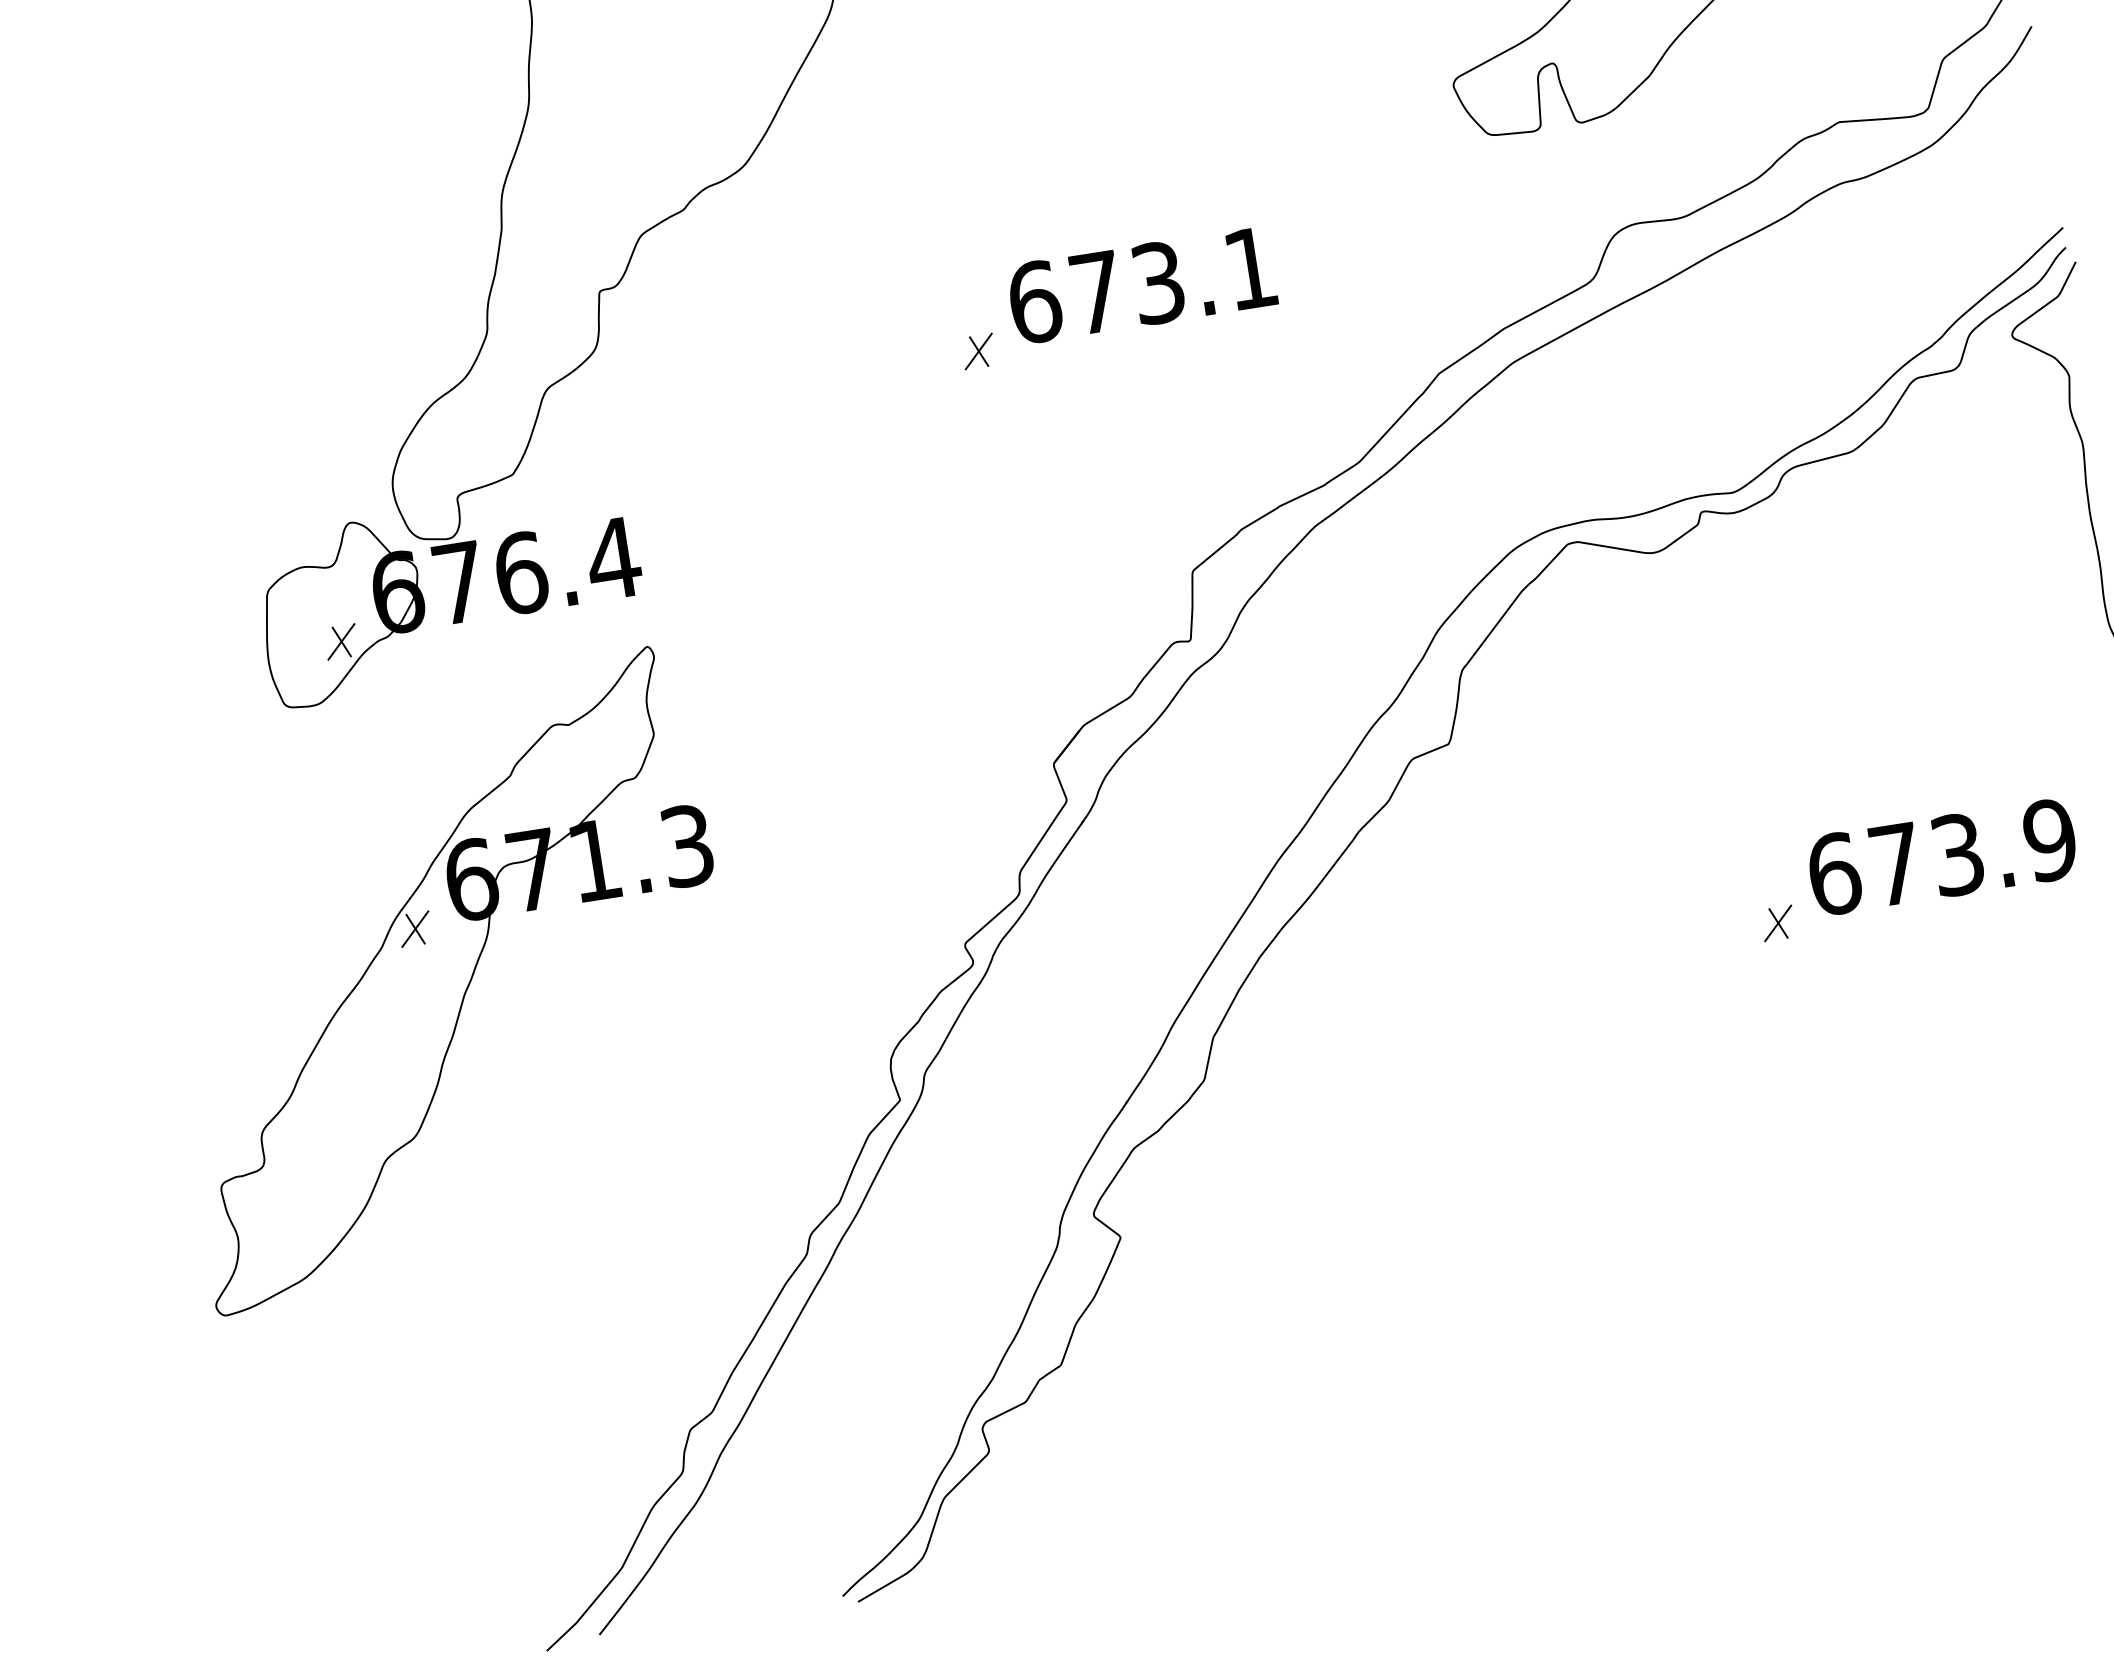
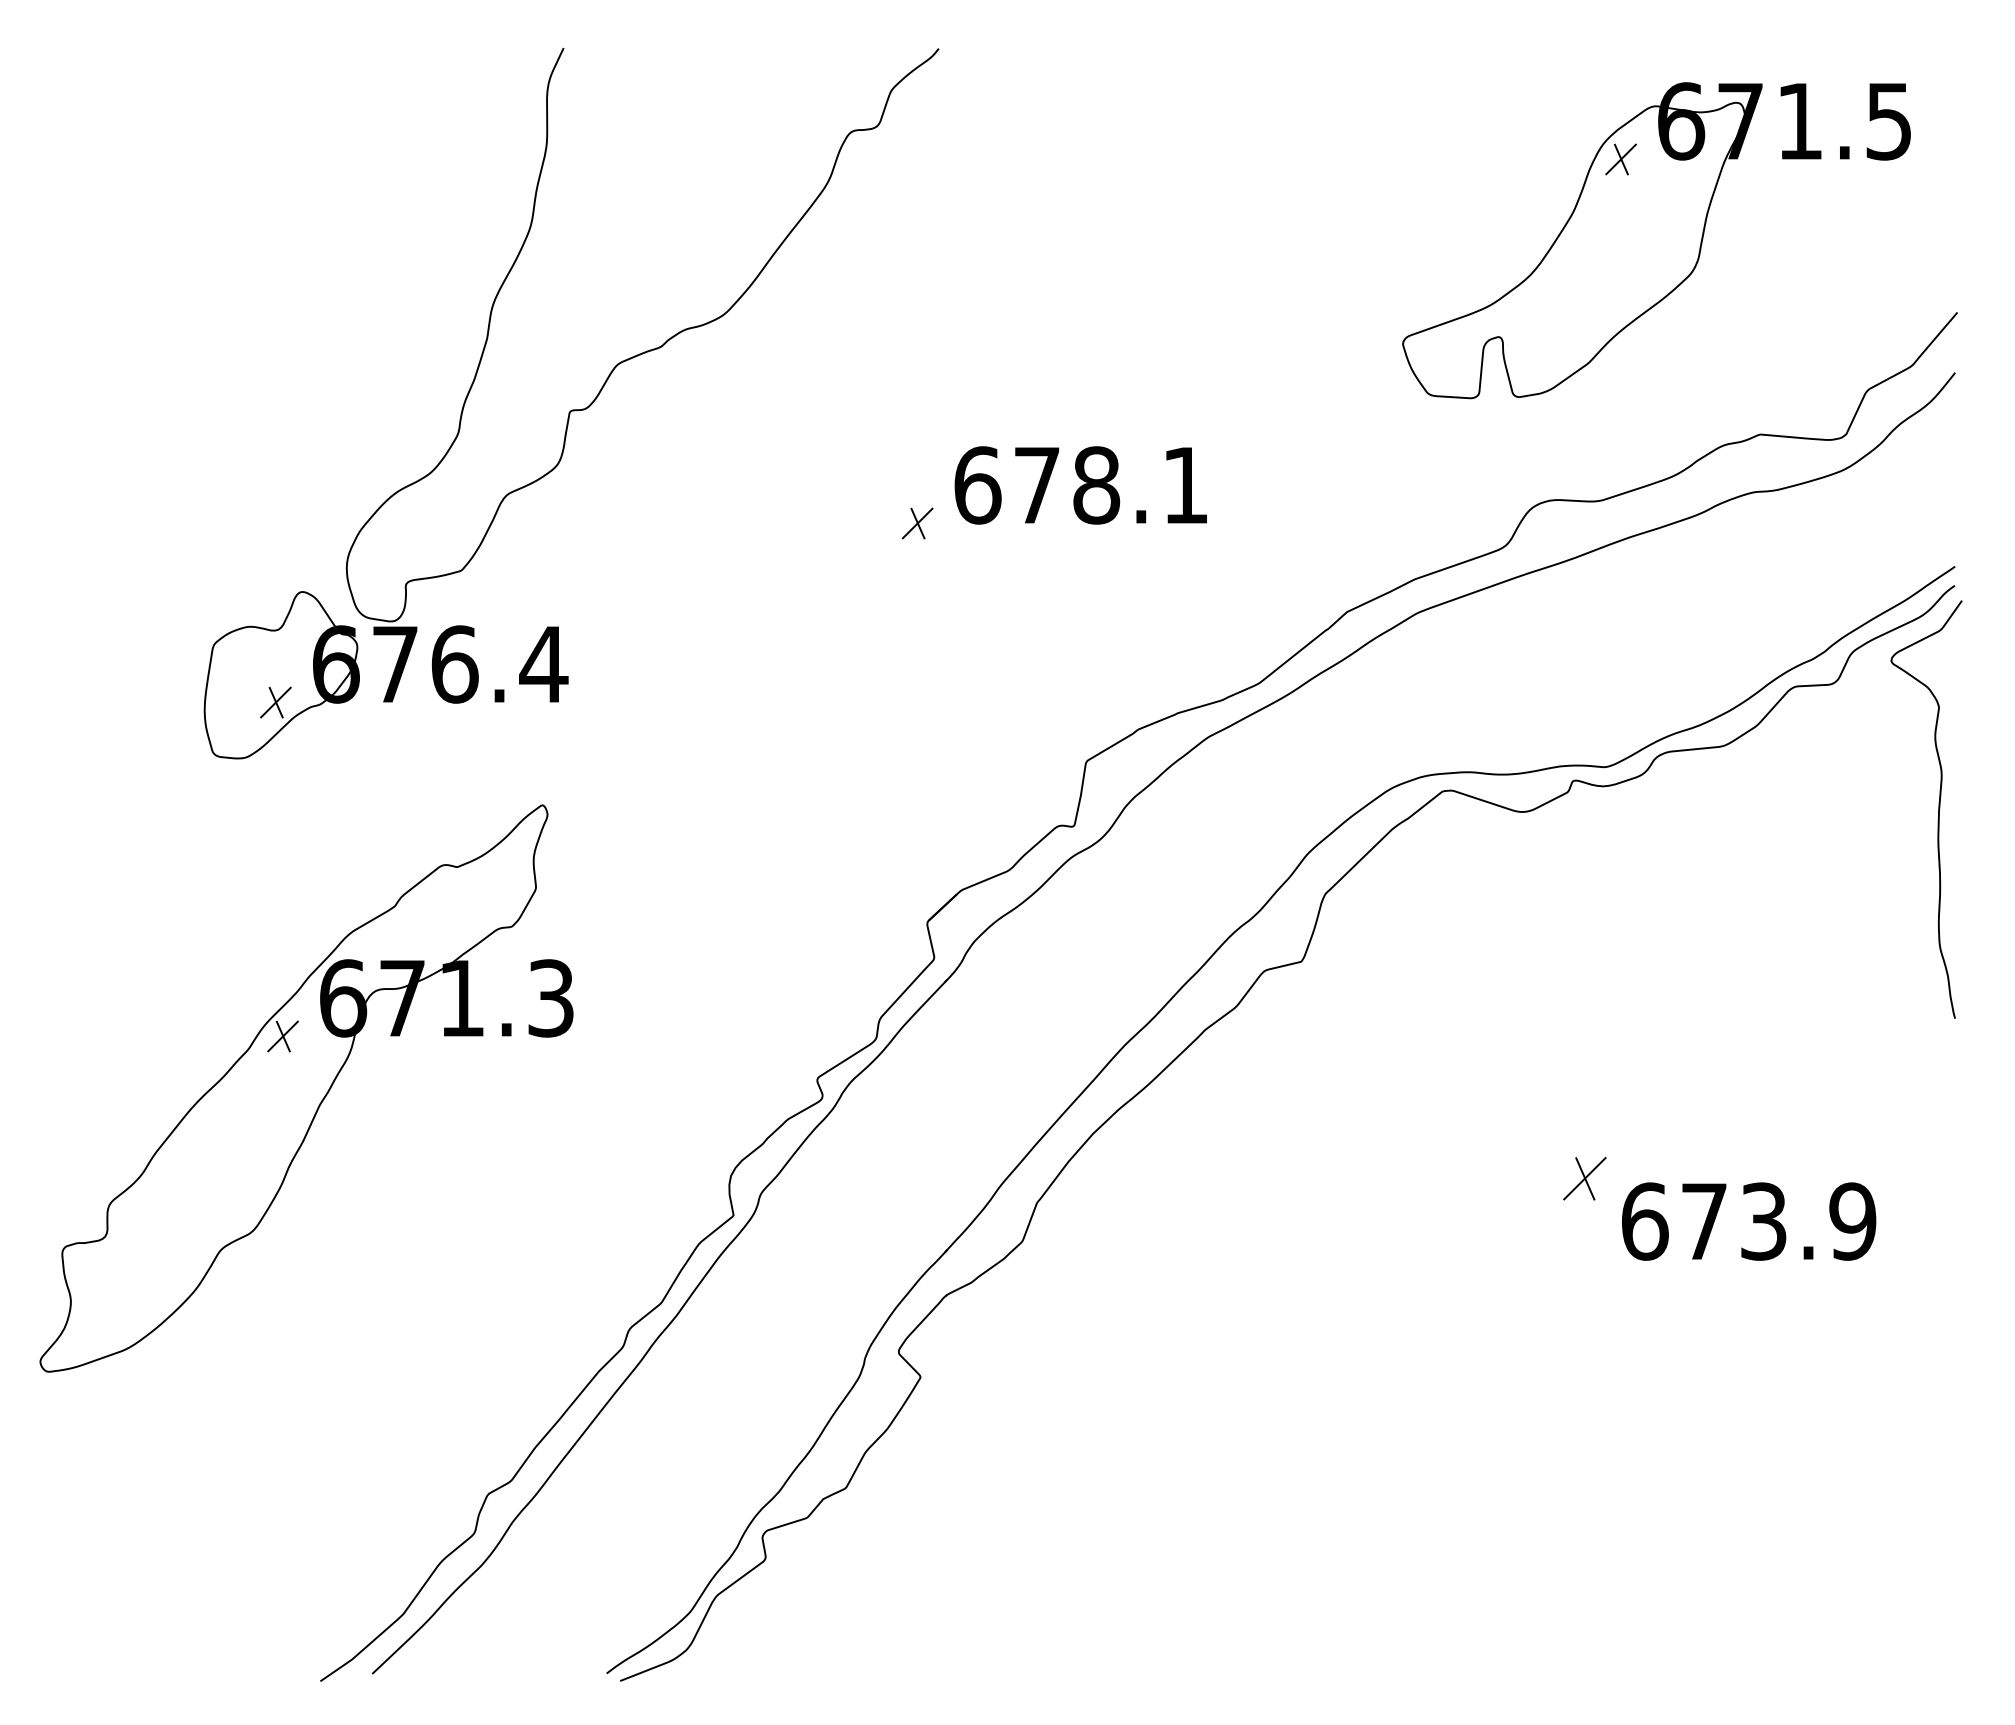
text: (1158, 283) -> (1096, 485), 673.1 -> 678.1
text: (1942, 857) -> (1749, 1221), moved
part: (1777, 923) -> (1584, 1178), size x1.4
part: (448, 979) -> (306, 1088), moved

